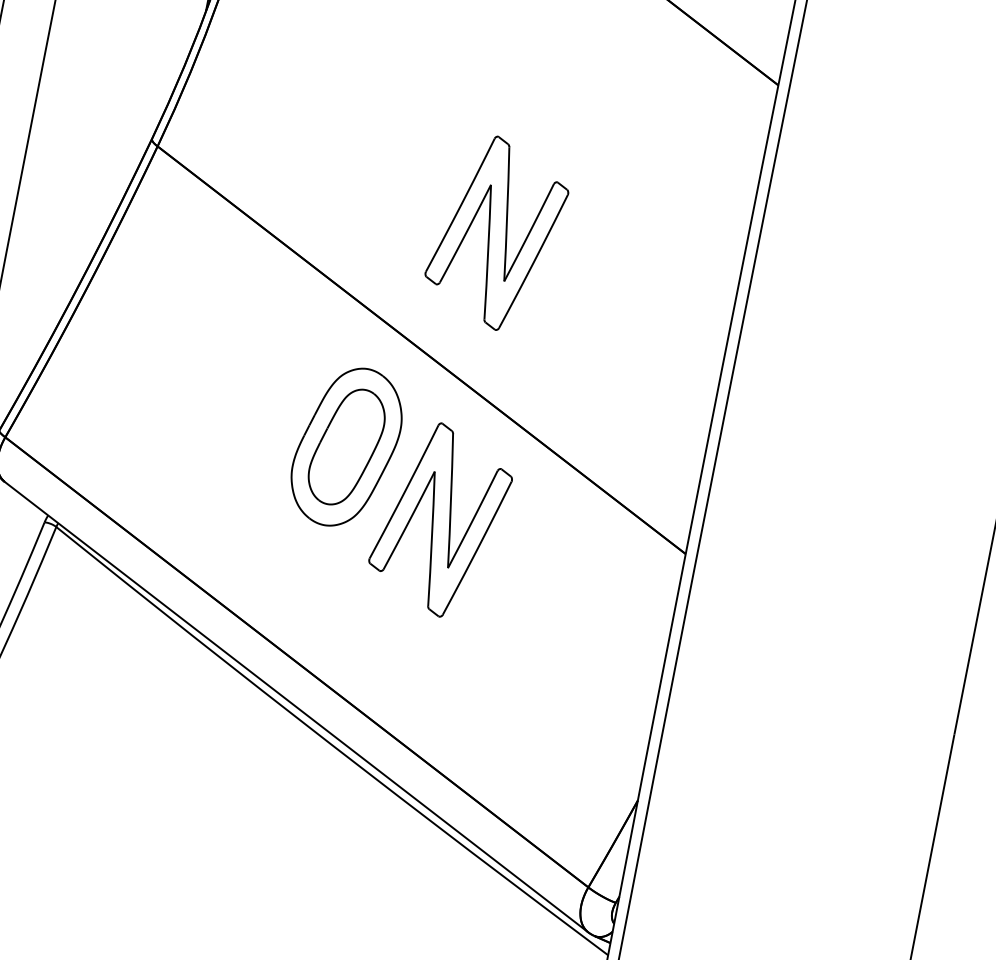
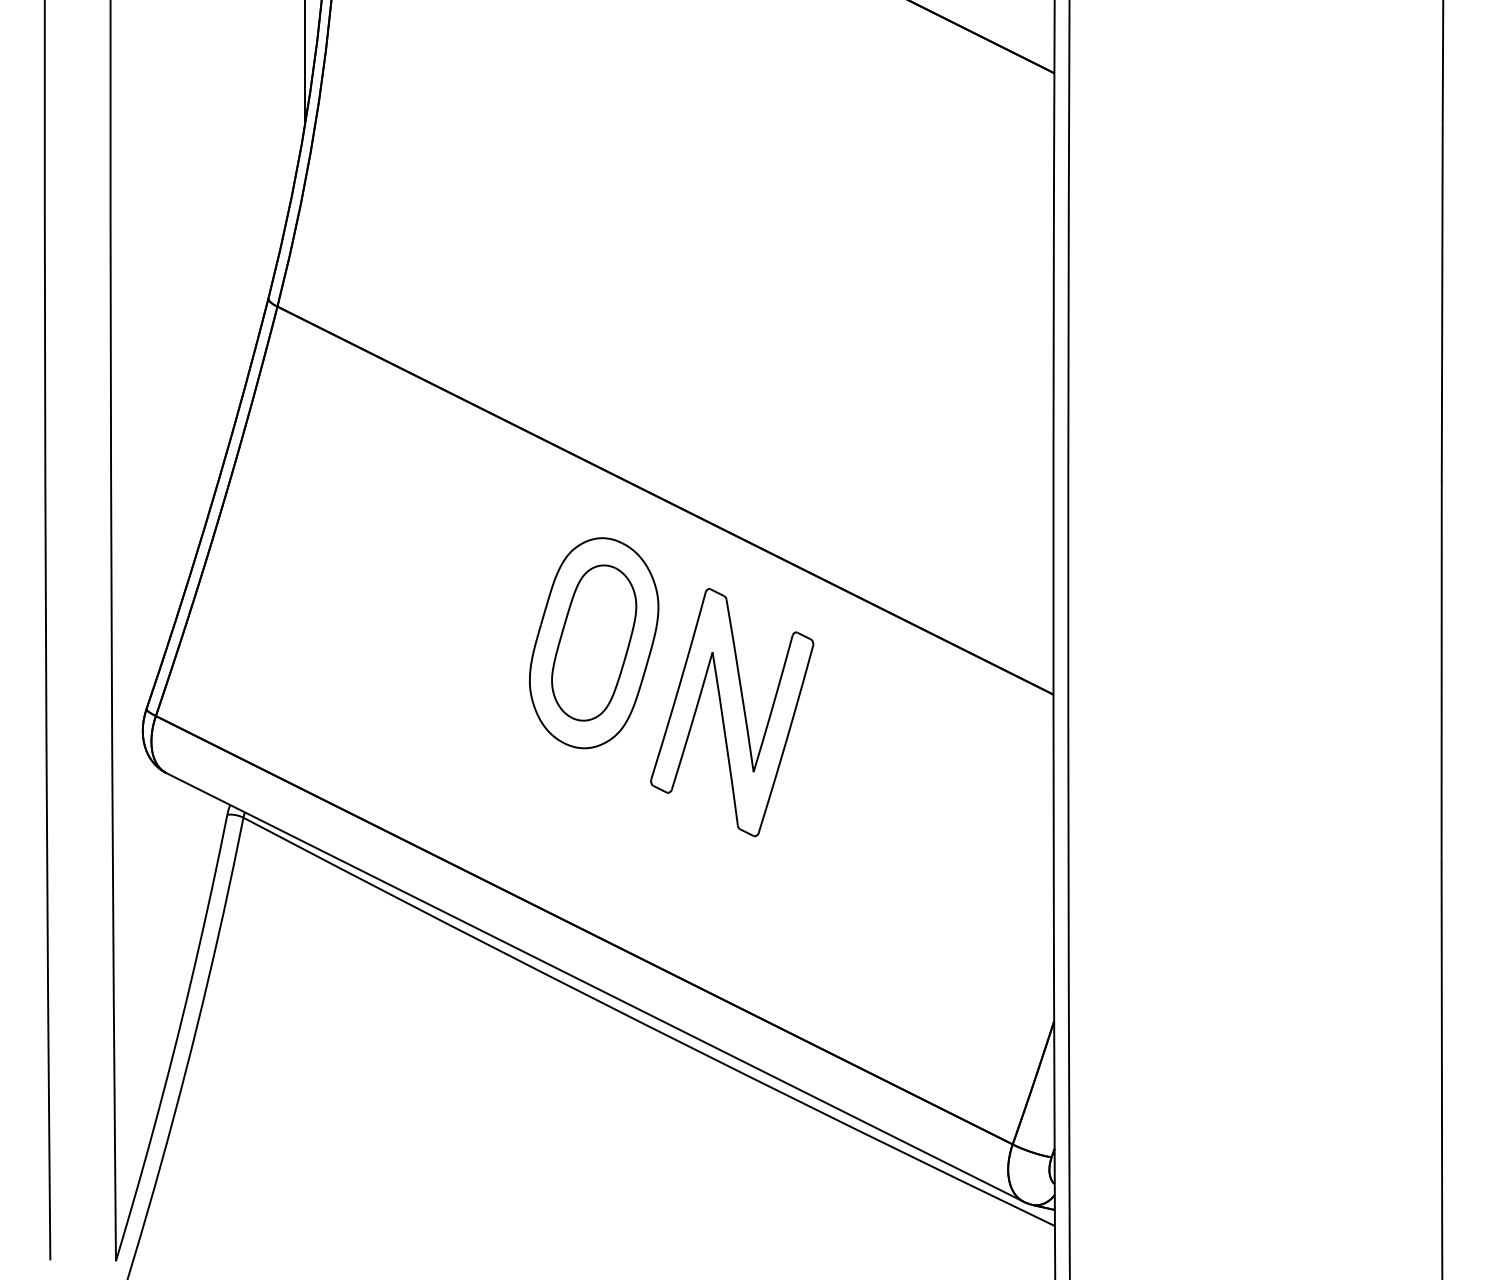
part: (497, 233) -> (732, 332), removed

